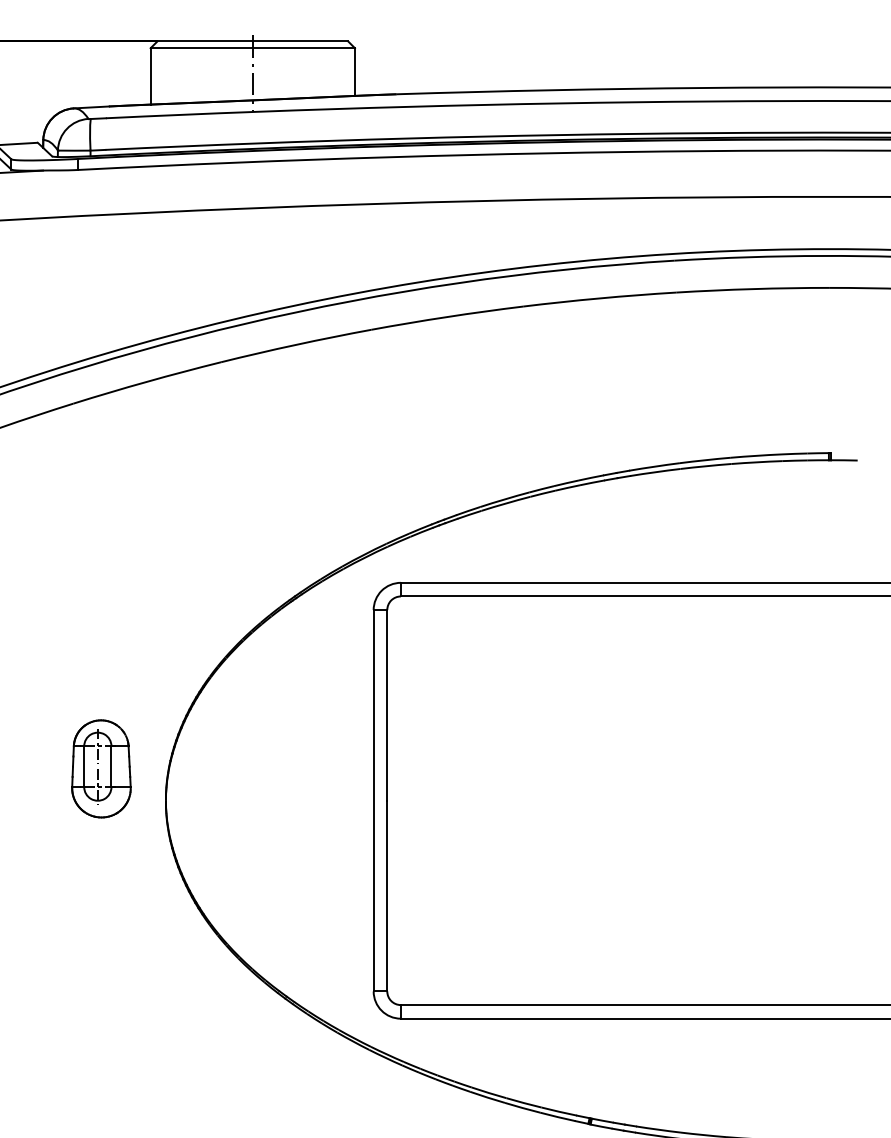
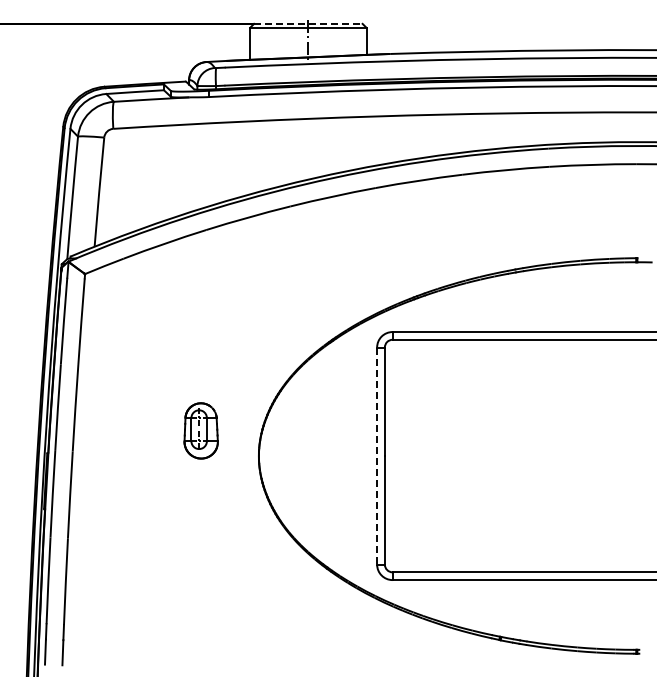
line: (253, 40) -> (308, 23), solid -> dashed
part: (100, 768) -> (200, 430), moved
line: (374, 801) -> (377, 456), solid -> dashed

